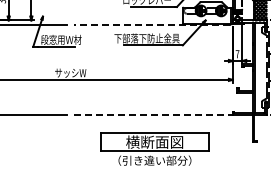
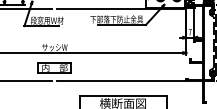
line: (151, 25) -> (120, 8), dashed -> solid
part: (70, 98) -> (54, 68), added
line: (153, 114) -> (122, 81), dashed -> solid

